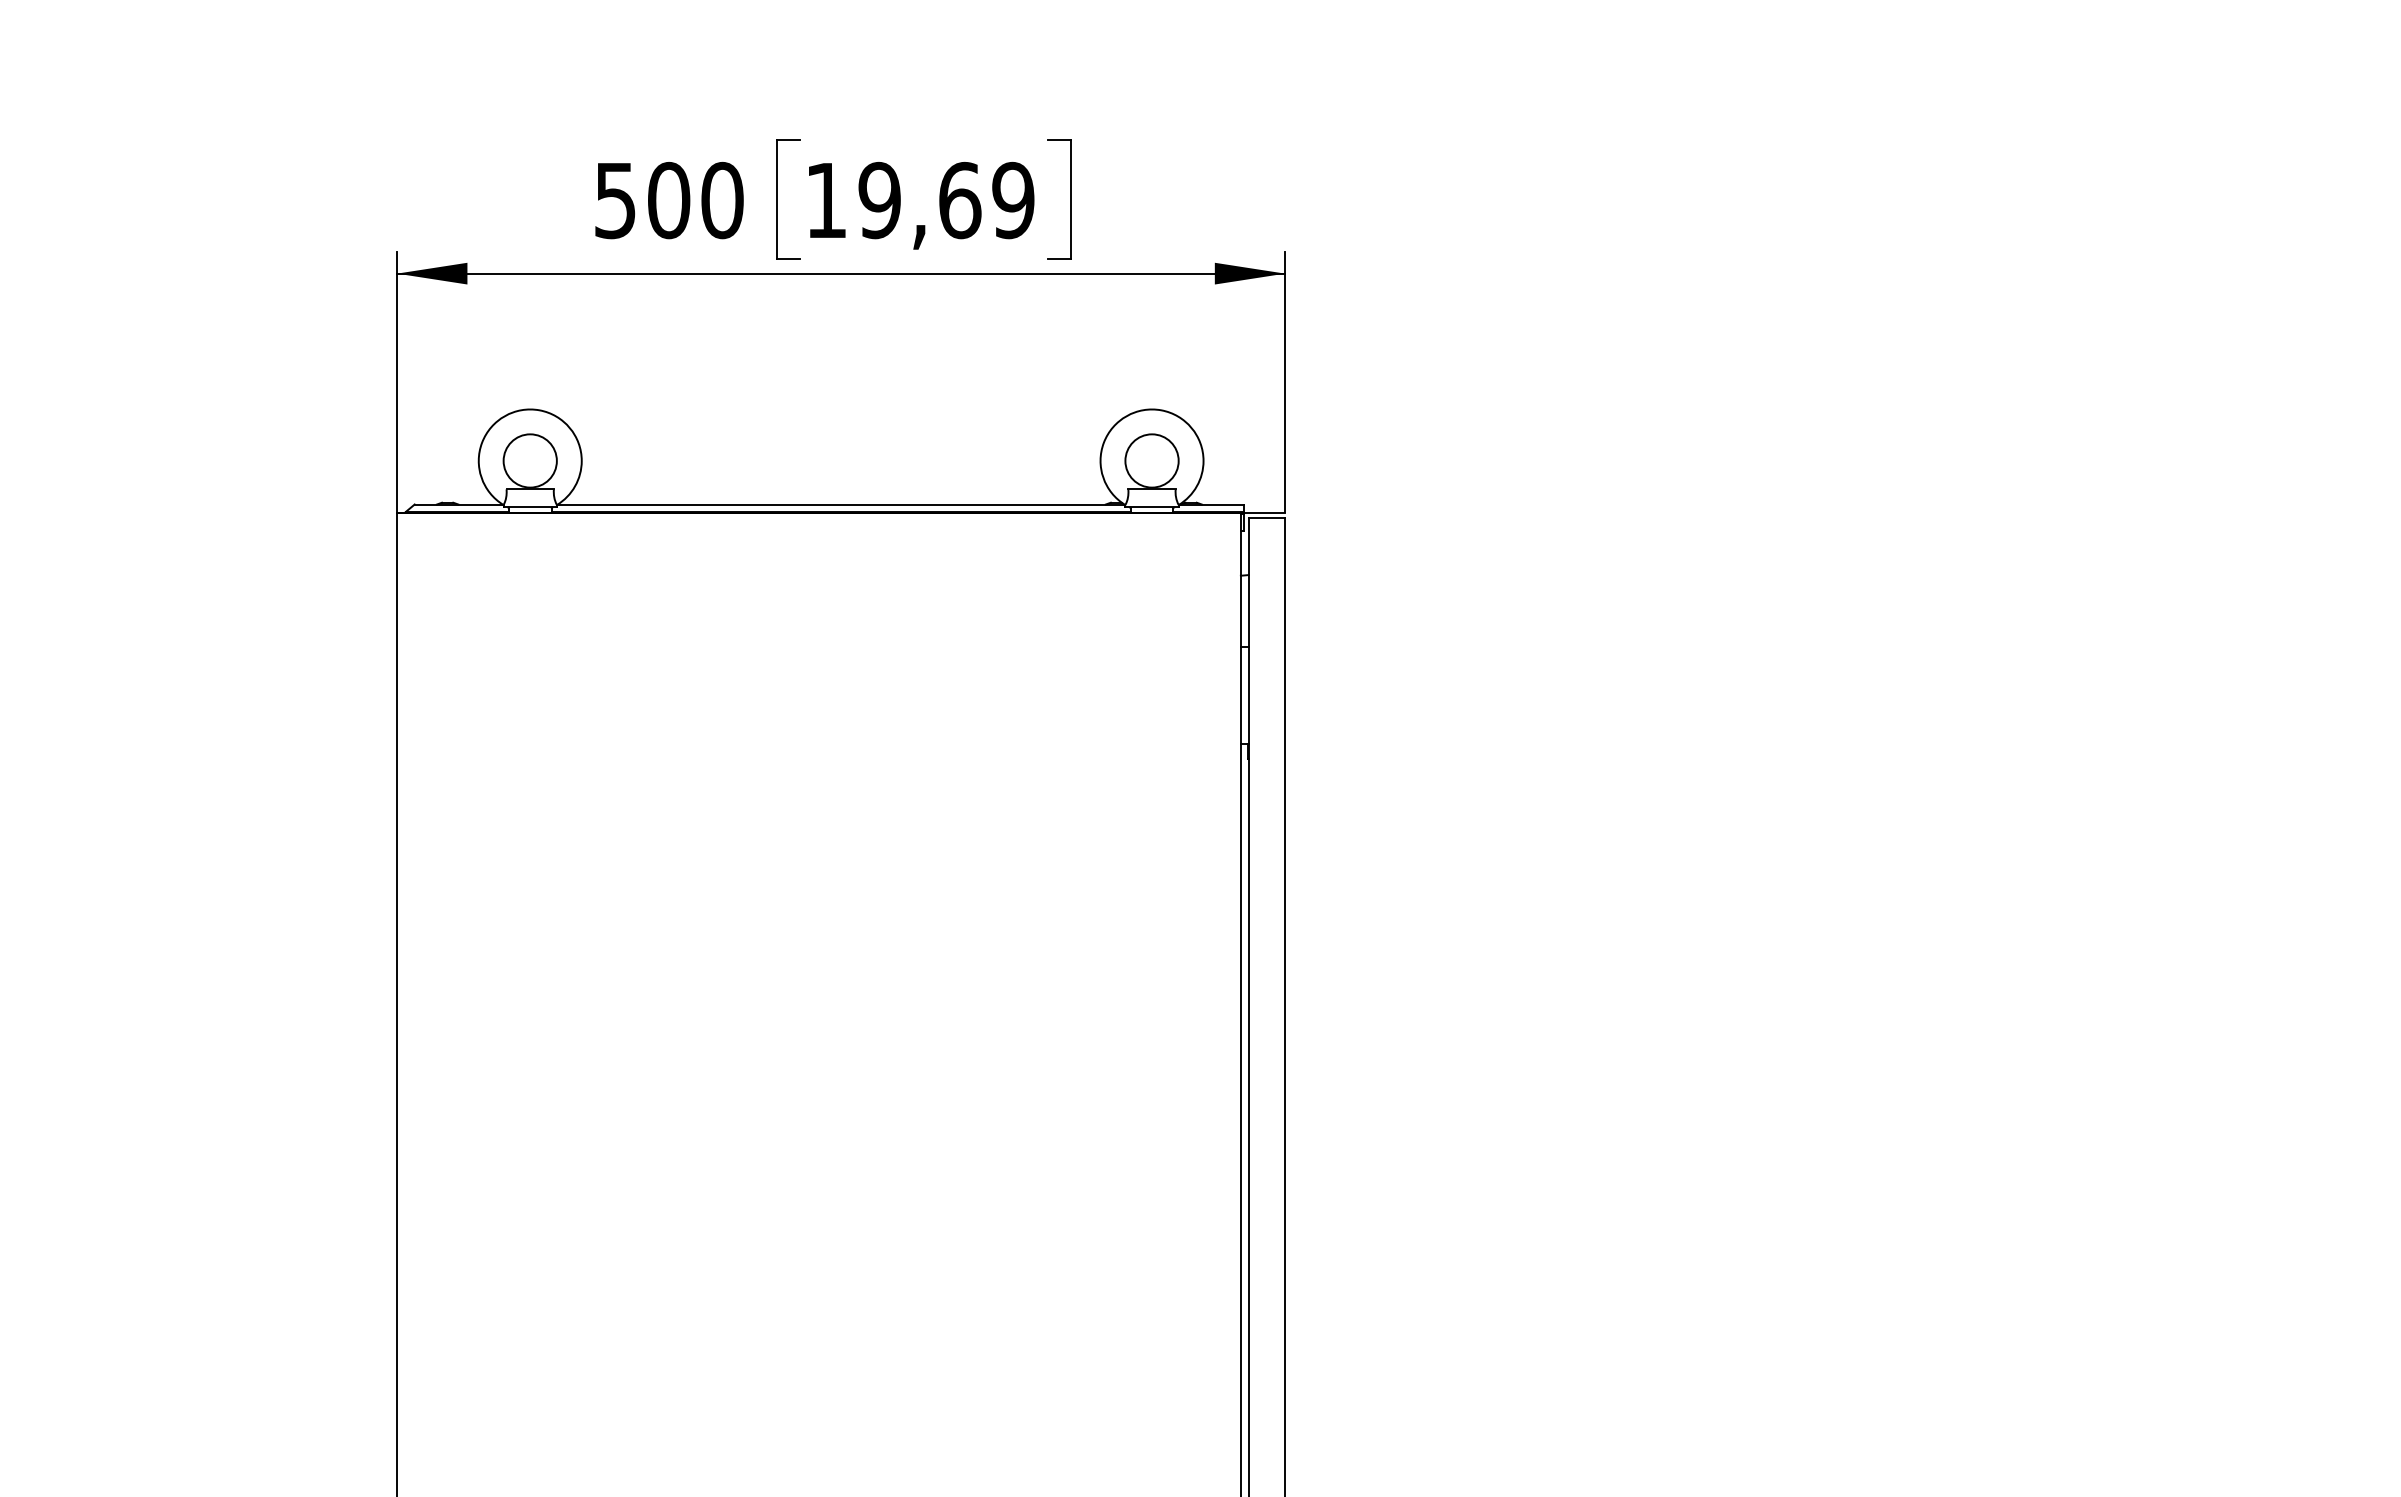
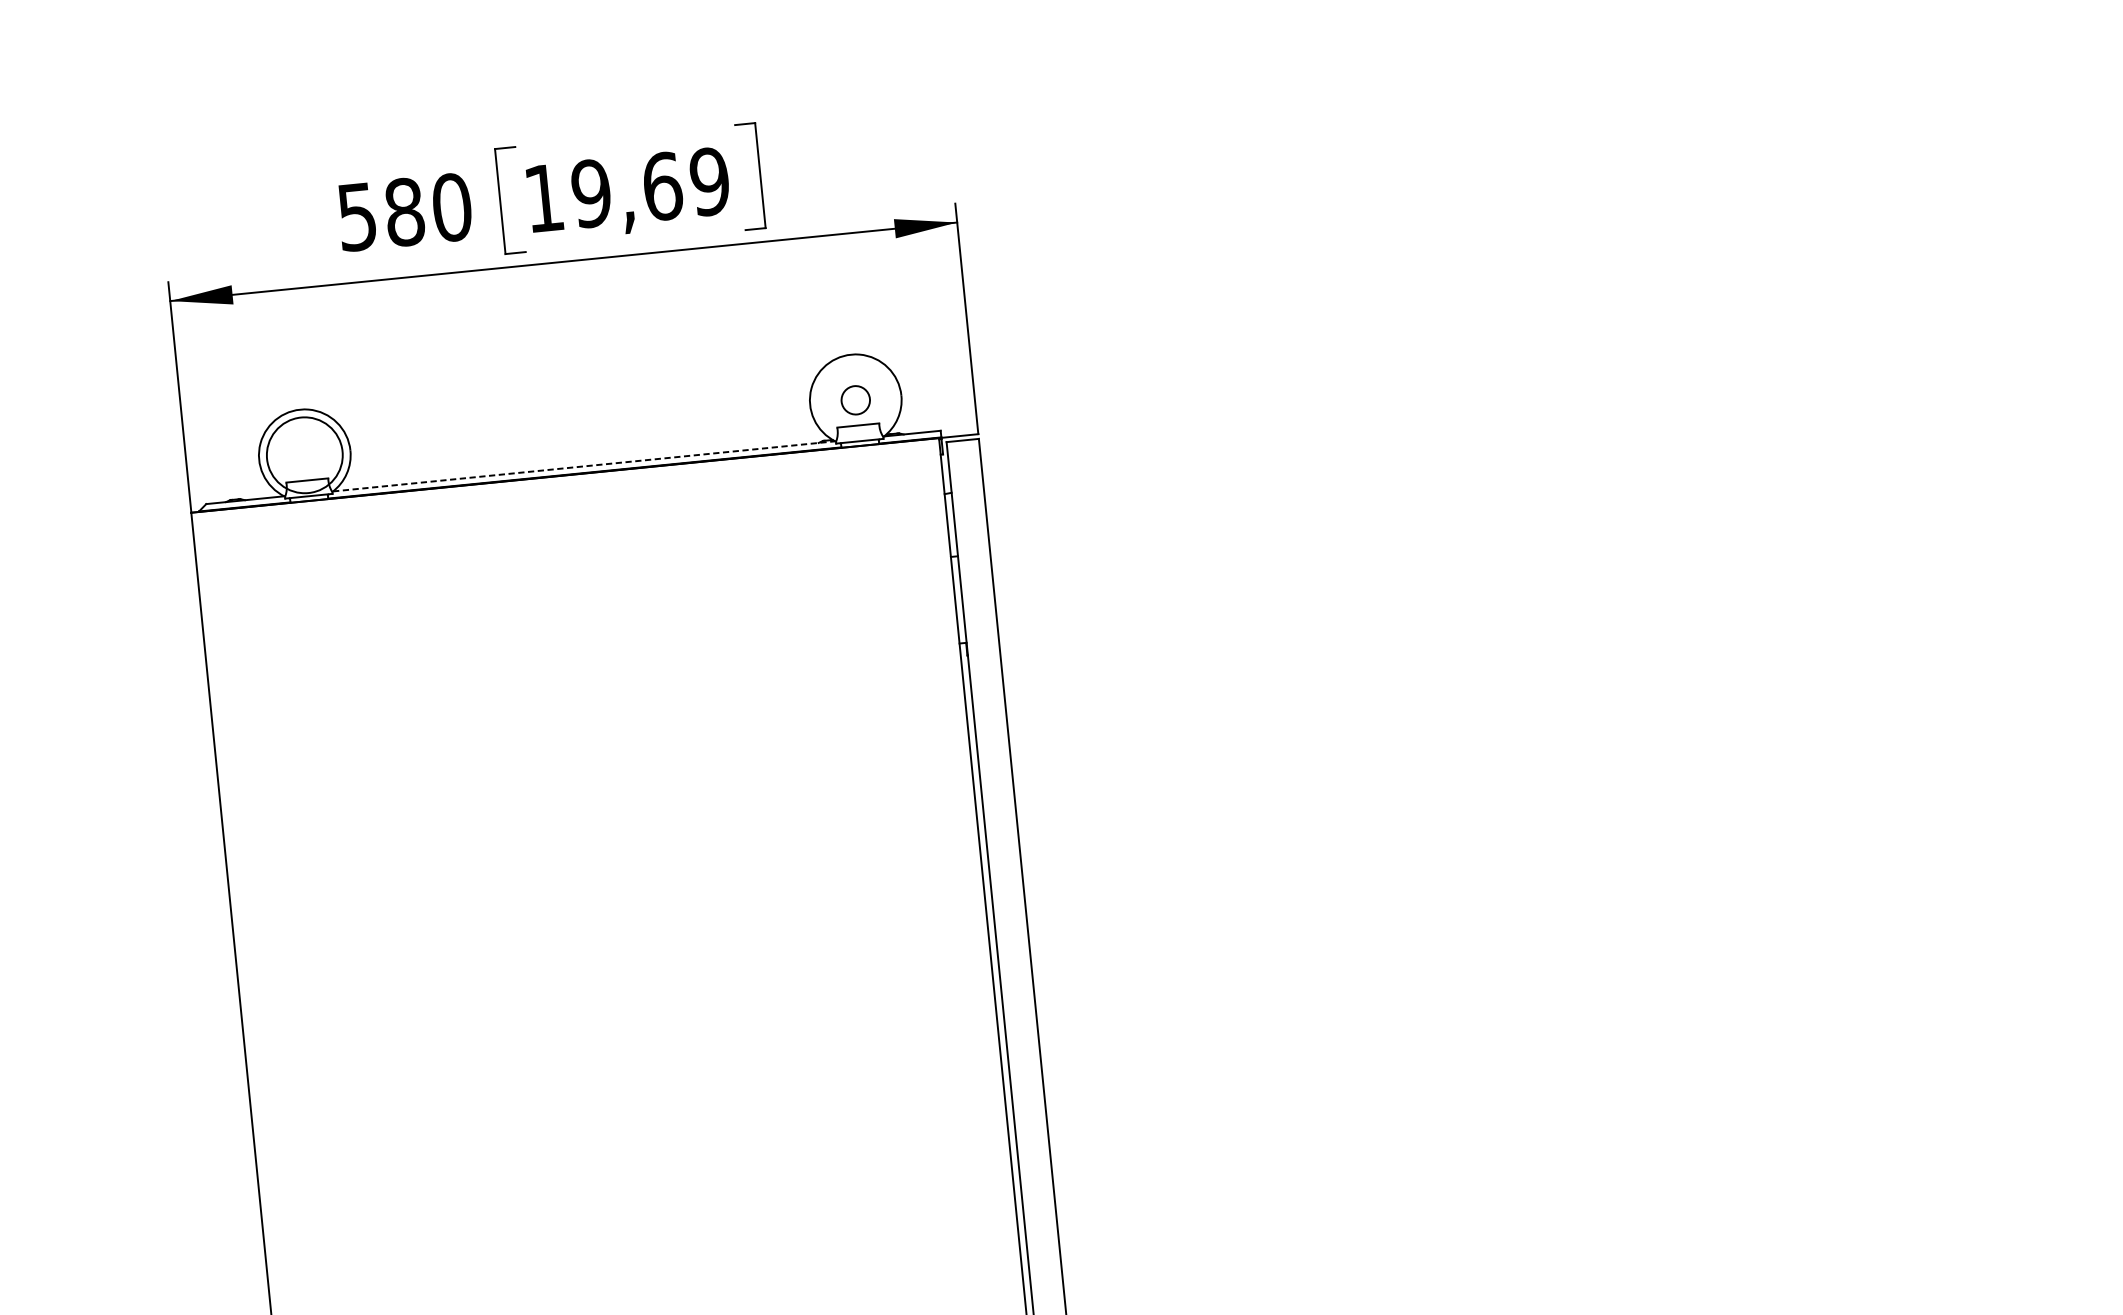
text: (669, 200) -> (405, 212), 500 -> 580
circle: (529, 460) -> (304, 454), size x1.6
circle: (1151, 460) -> (855, 399), size x0.6
line: (841, 504) -> (584, 466), solid -> dashed

